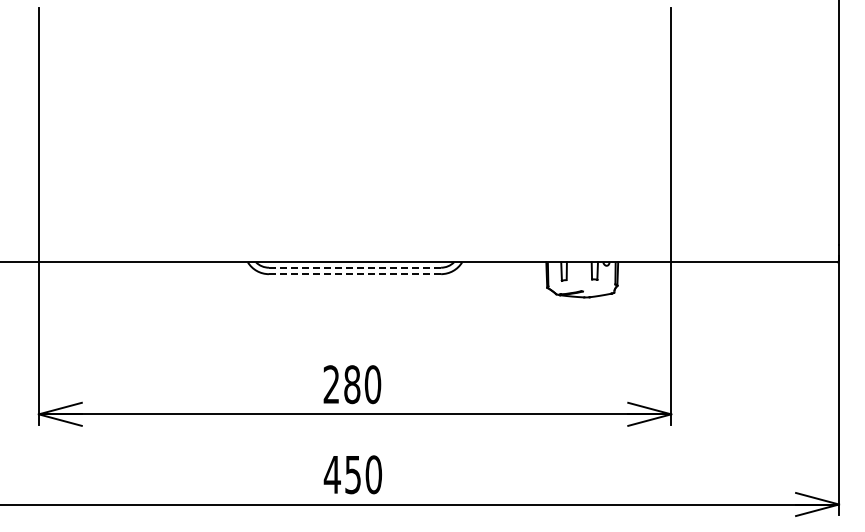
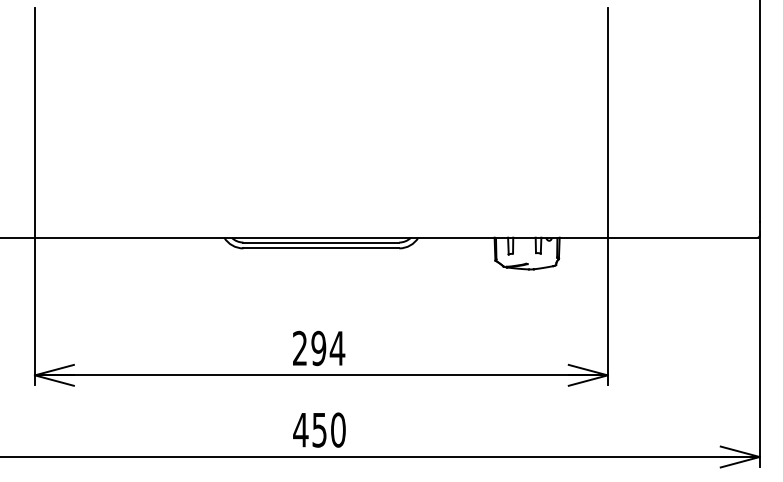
line: (354, 267) -> (320, 242), dashed -> solid
line: (355, 274) -> (321, 248), dashed -> solid
text: (362, 384) -> (328, 348), 280 -> 294

